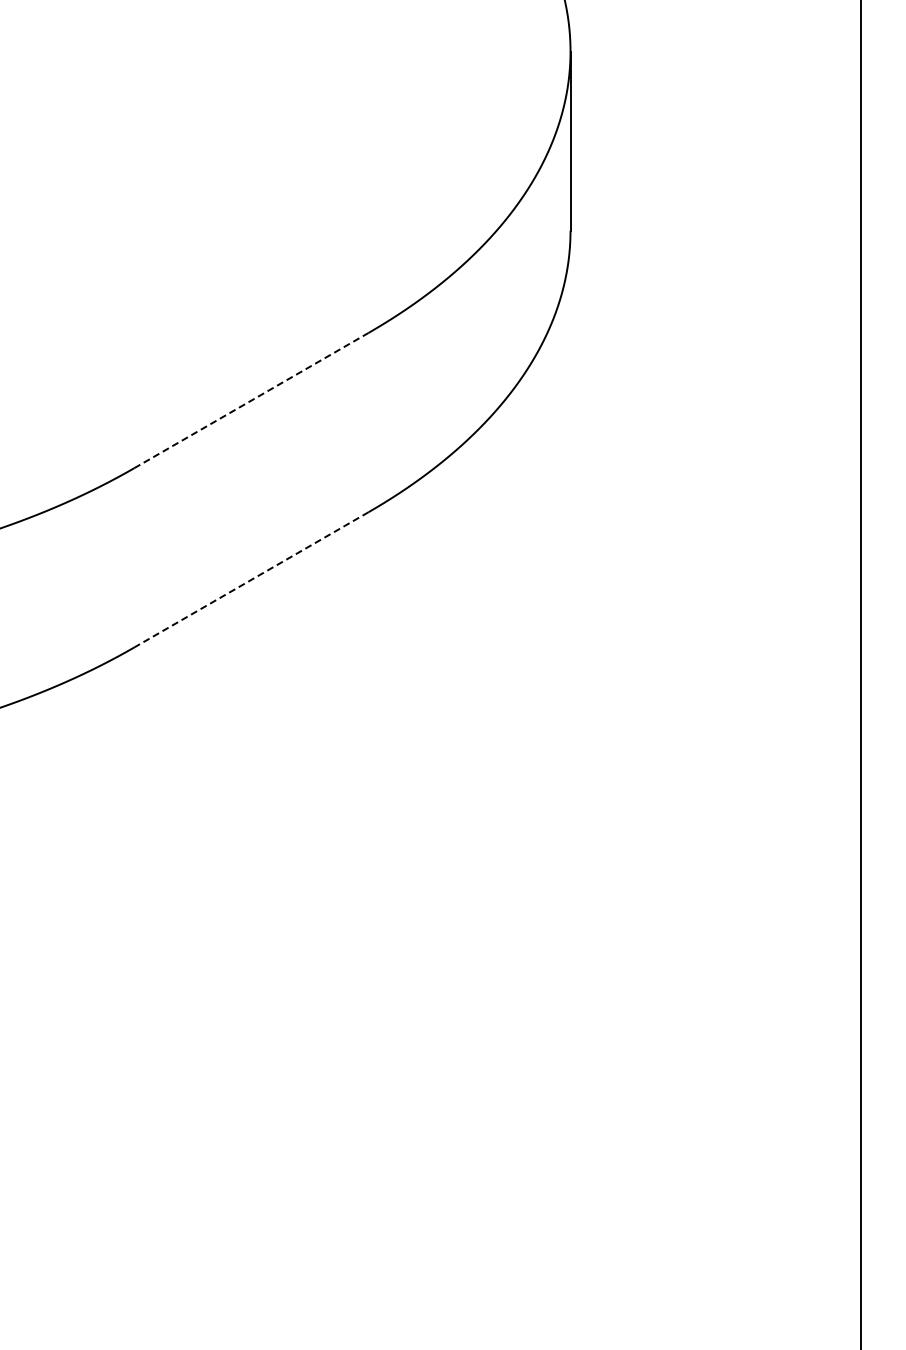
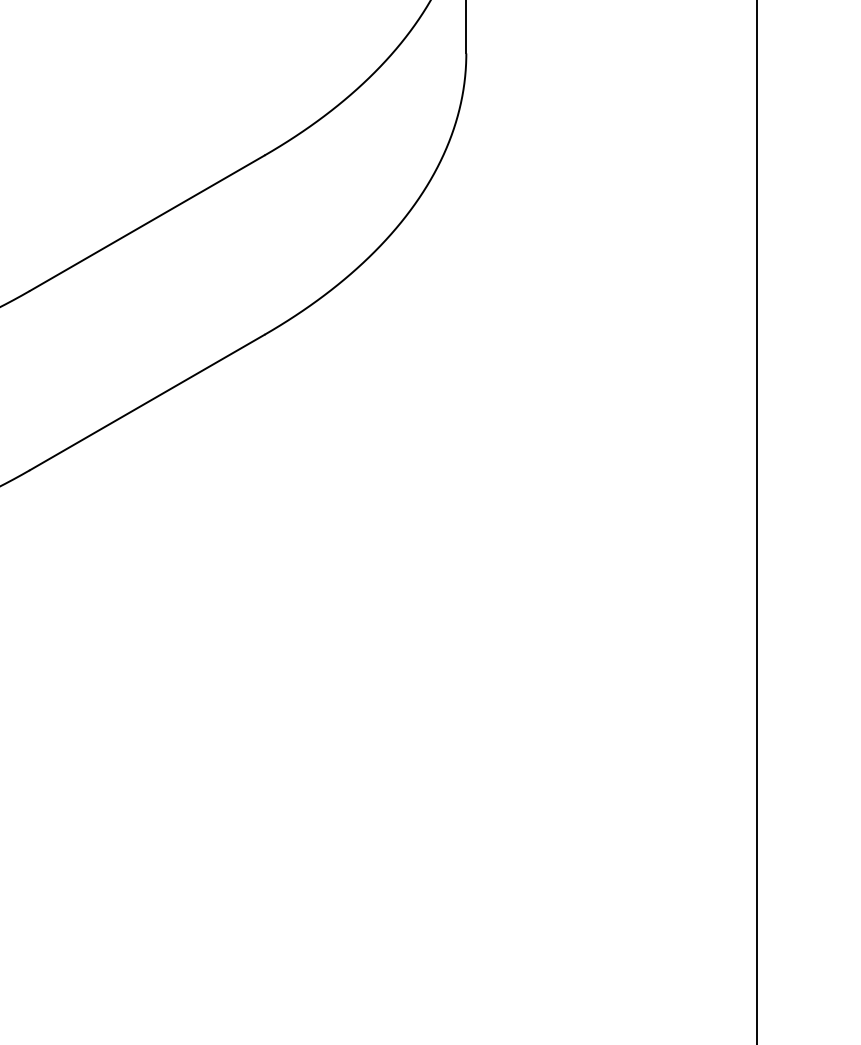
line: (251, 400) -> (147, 223), dashed -> solid
line: (250, 580) -> (146, 403), dashed -> solid

